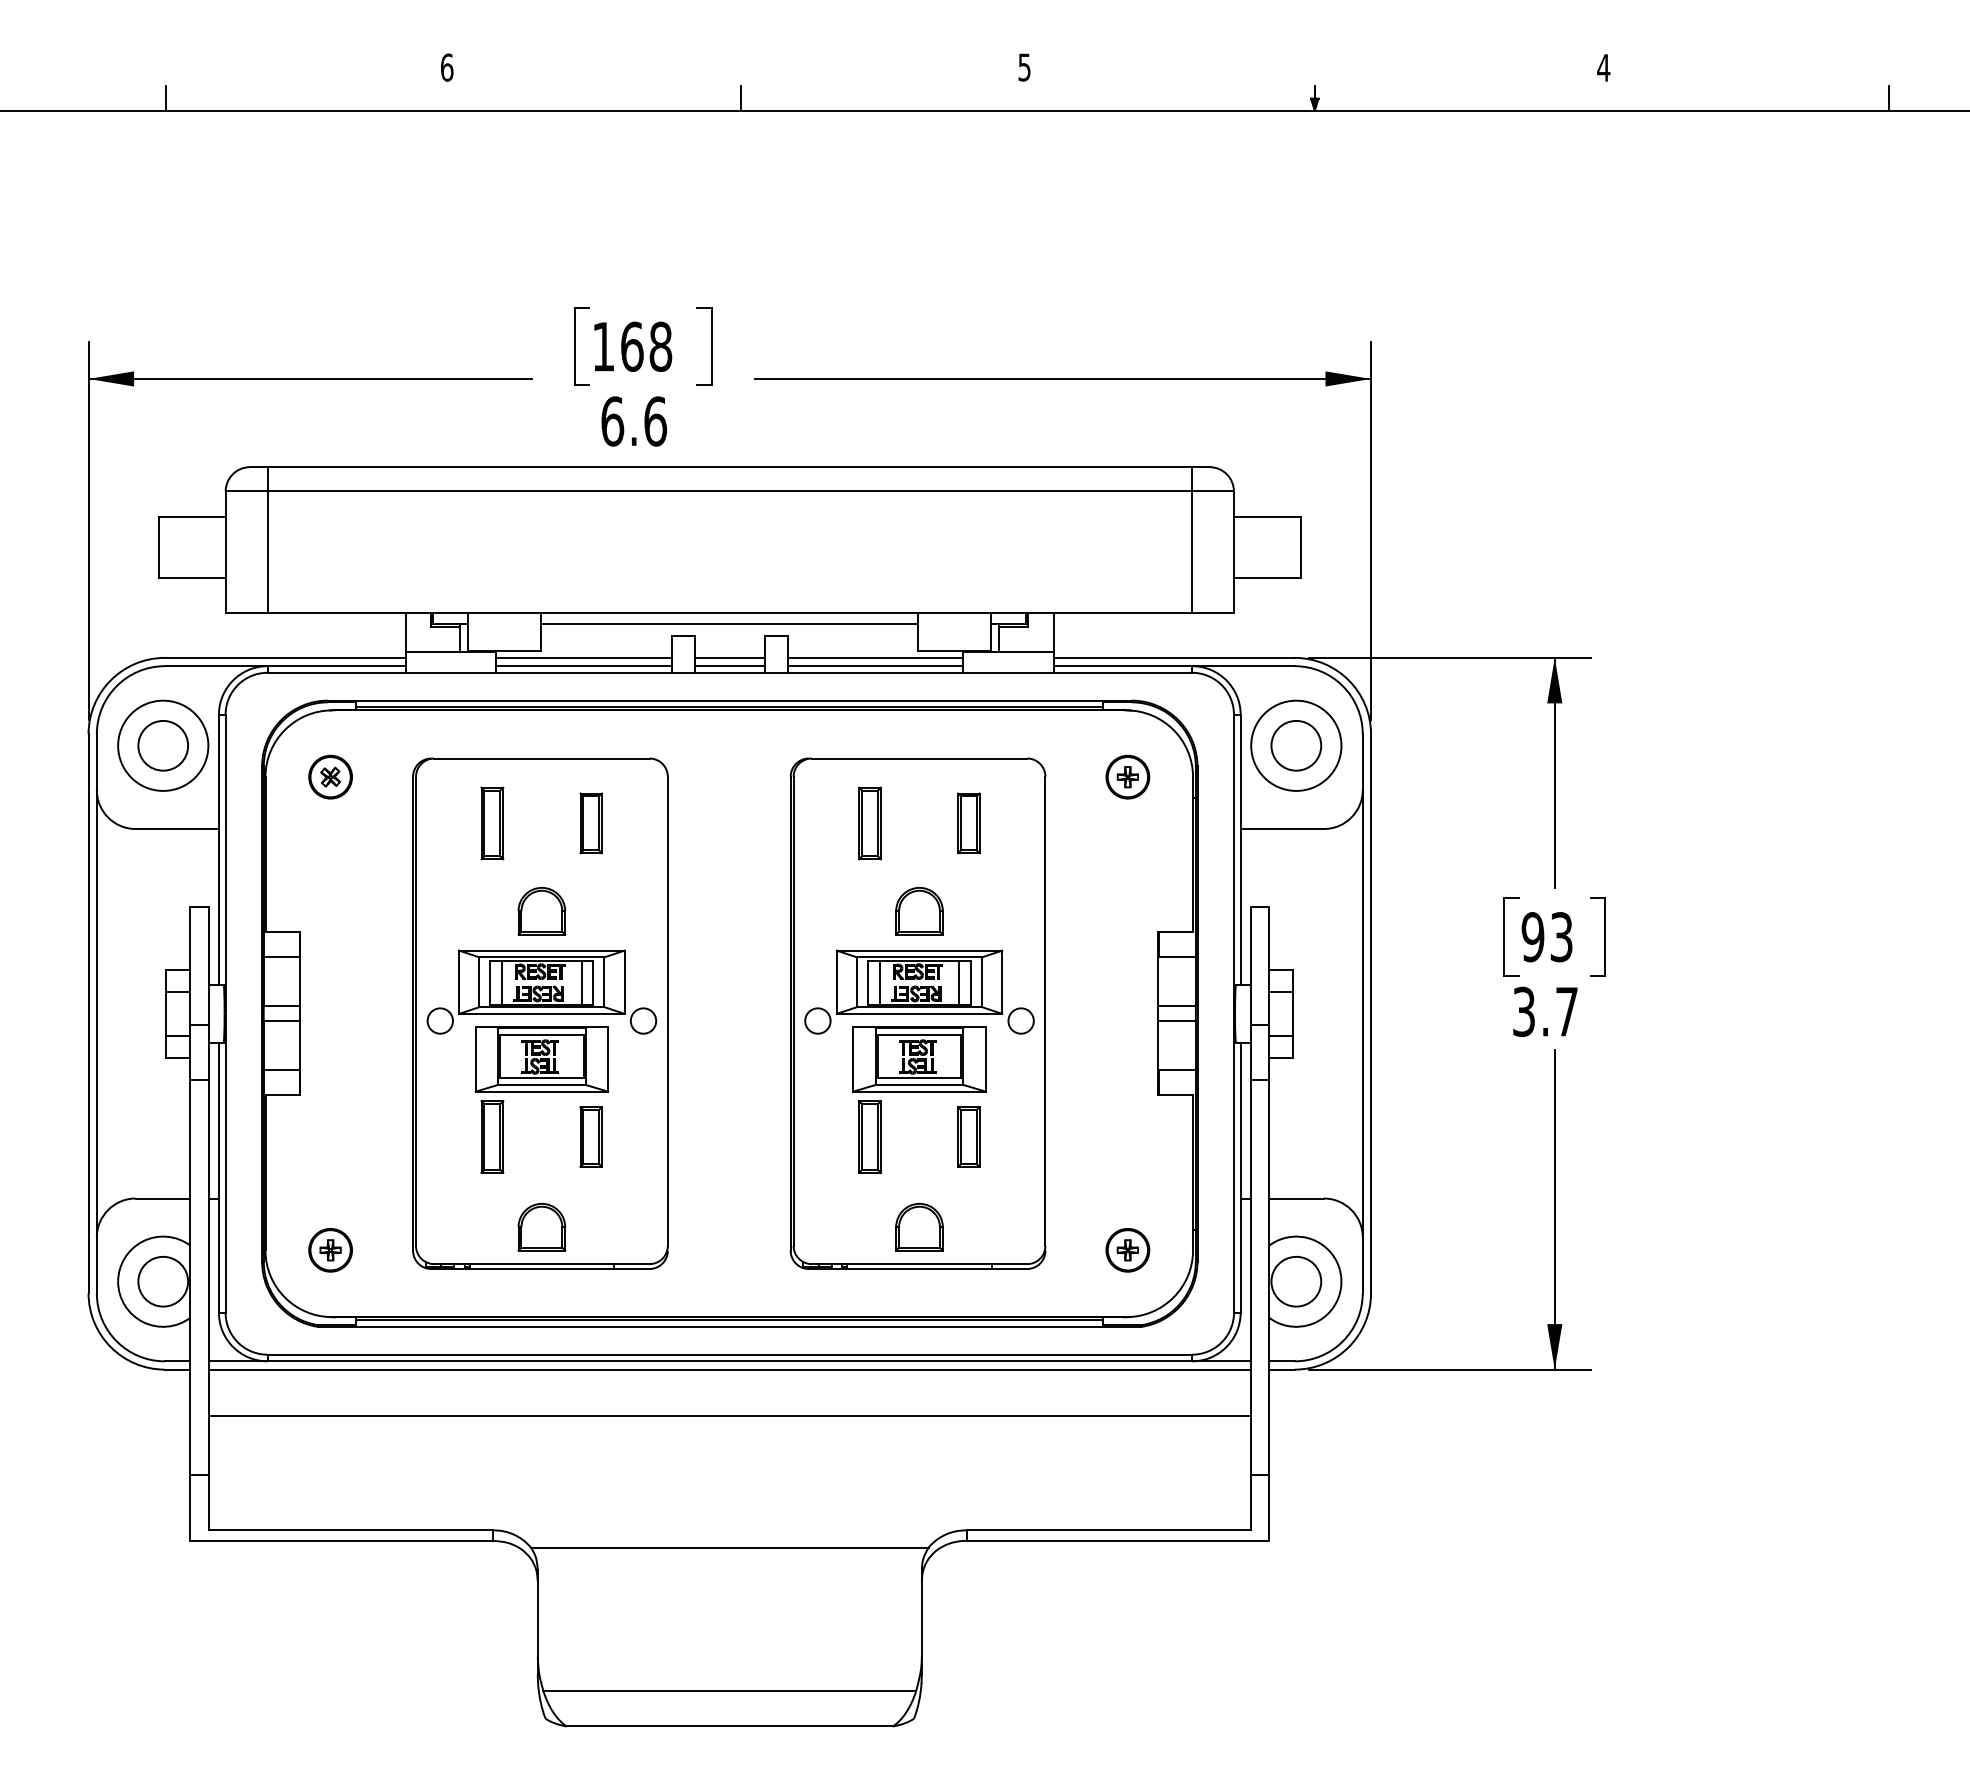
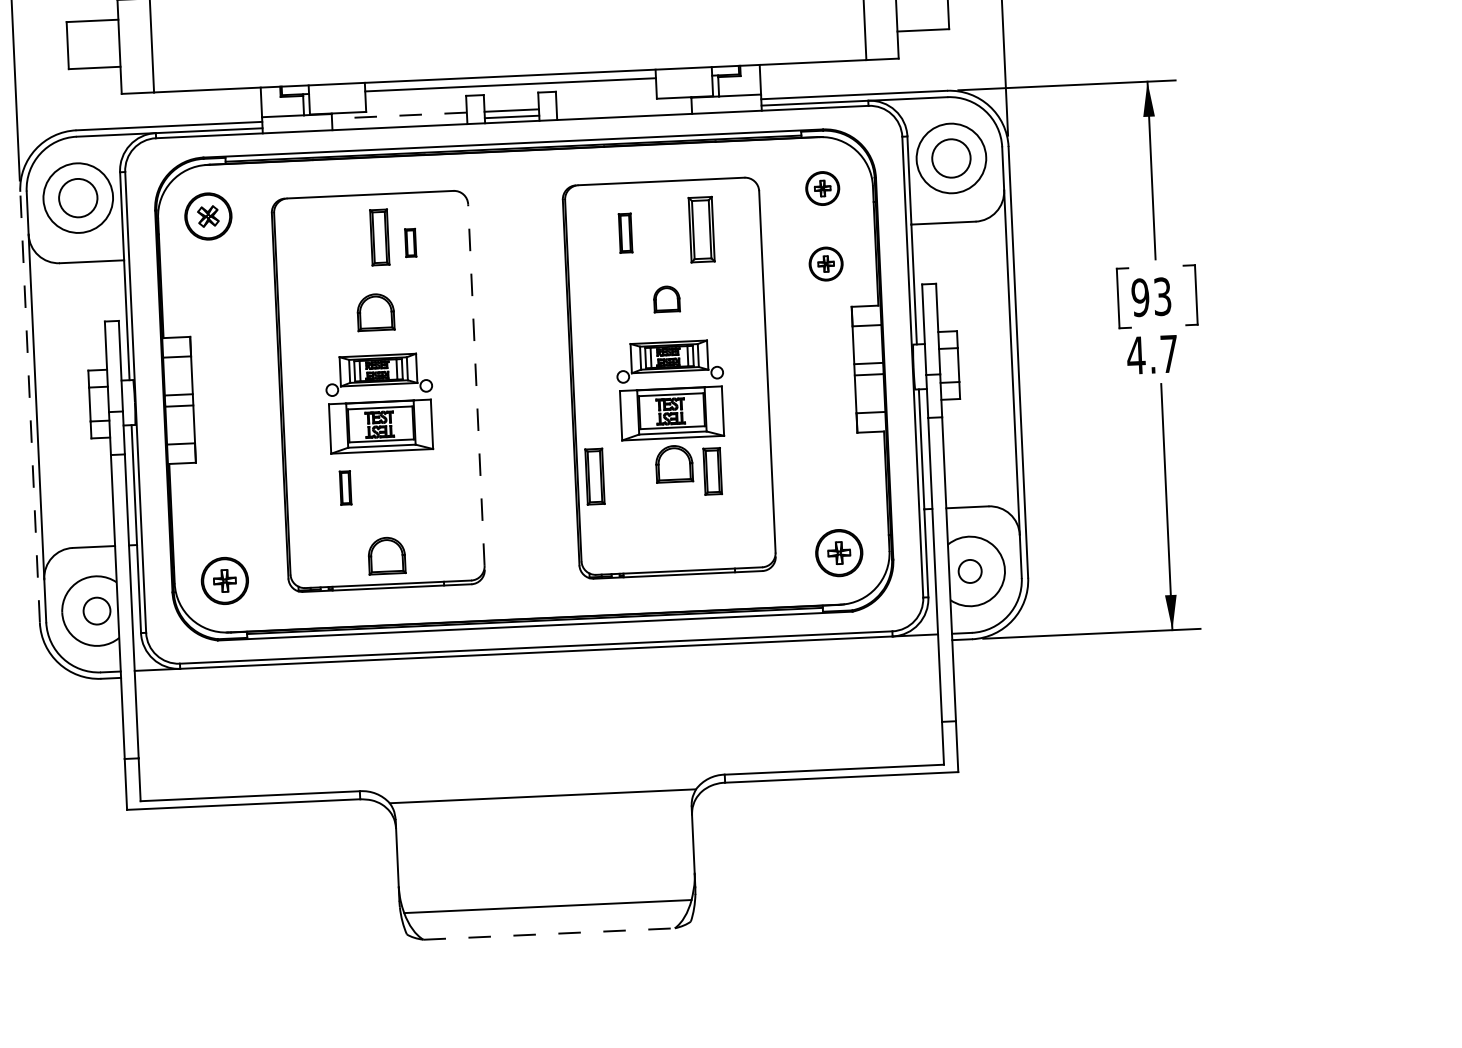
line: (584, 657) -> (399, 115), solid -> dashed
line: (875, 657) -> (624, 105), removed
line: (583, 666) -> (399, 122), removed
line: (875, 666) -> (624, 112), removed
part: (330, 776) -> (208, 215), size x1.4
part: (492, 823) -> (379, 237), moved
part: (590, 823) -> (410, 243), size x0.6
part: (869, 823) -> (625, 233), size x0.7
part: (968, 823) -> (701, 229), size x1.4
part: (1127, 874) -> (825, 263), added
part: (919, 911) -> (666, 299), size x0.7
part: (541, 991) -> (378, 374), size x0.6
part: (919, 991) -> (669, 361), size x0.6
line: (667, 1011) -> (476, 385), solid -> dashed
text: (1523, 1011) -> (1135, 355), 3.7 -> 4.7
line: (88, 1013) -> (30, 407), solid -> dashed
part: (492, 1136) -> (345, 487), size x0.6
part: (590, 1136) -> (421, 484), removed
part: (869, 1136) -> (594, 476), moved
part: (919, 1227) -> (674, 464), moved
part: (330, 1250) -> (224, 581), size x1.4
part: (1127, 1250) -> (838, 553), size x1.4
circle: (163, 1281) -> (97, 610), size x0.7
circle: (1296, 1281) -> (970, 571), size x0.6
line: (729, 1369) -> (536, 658), removed
line: (729, 1415) -> (538, 694), removed
line: (730, 1726) -> (549, 934), solid -> dashed

